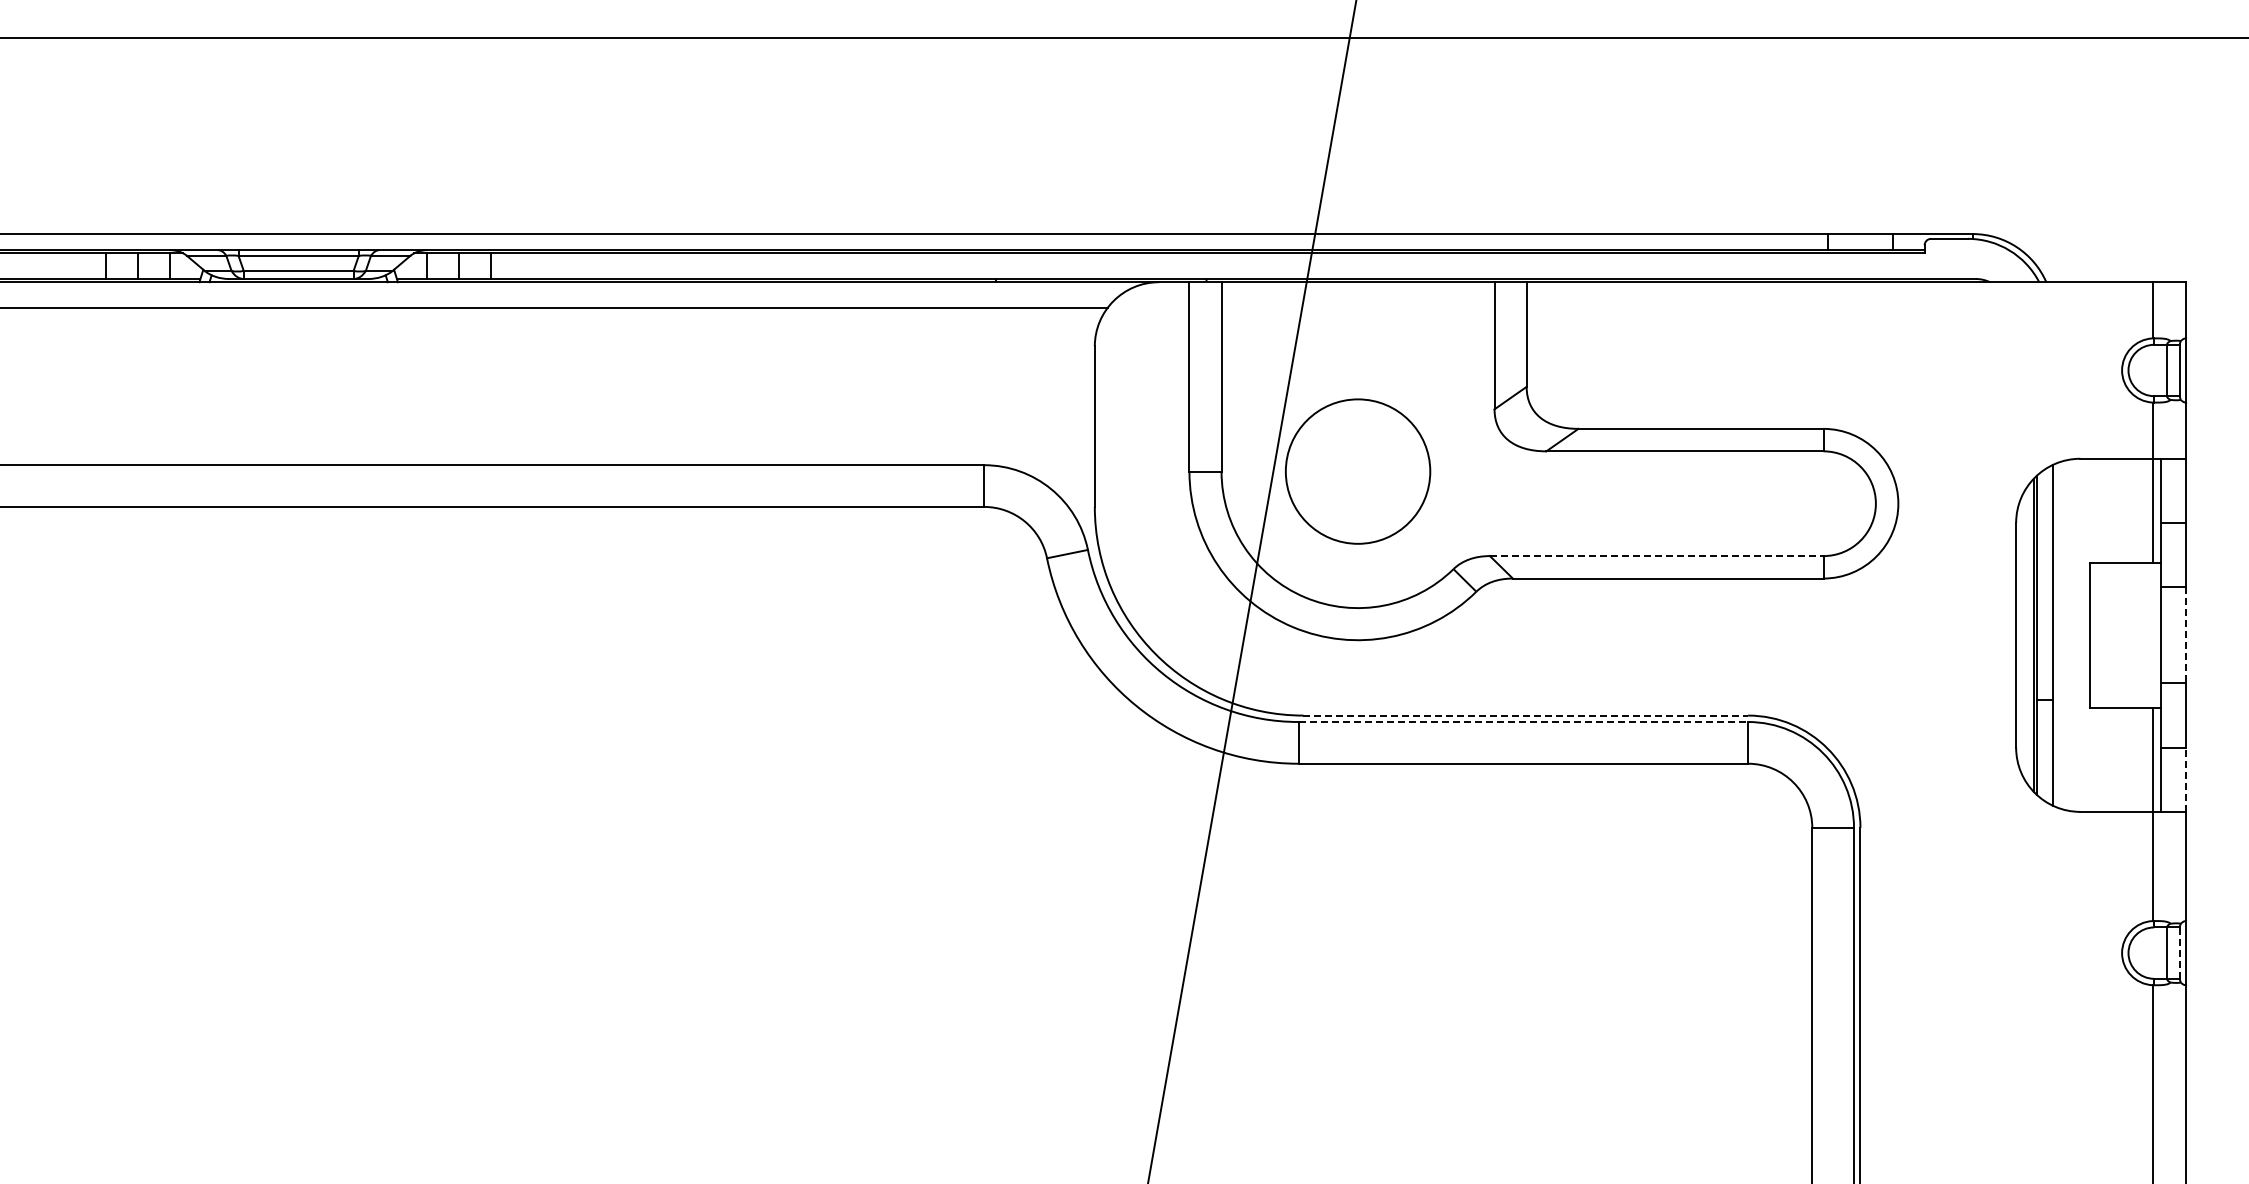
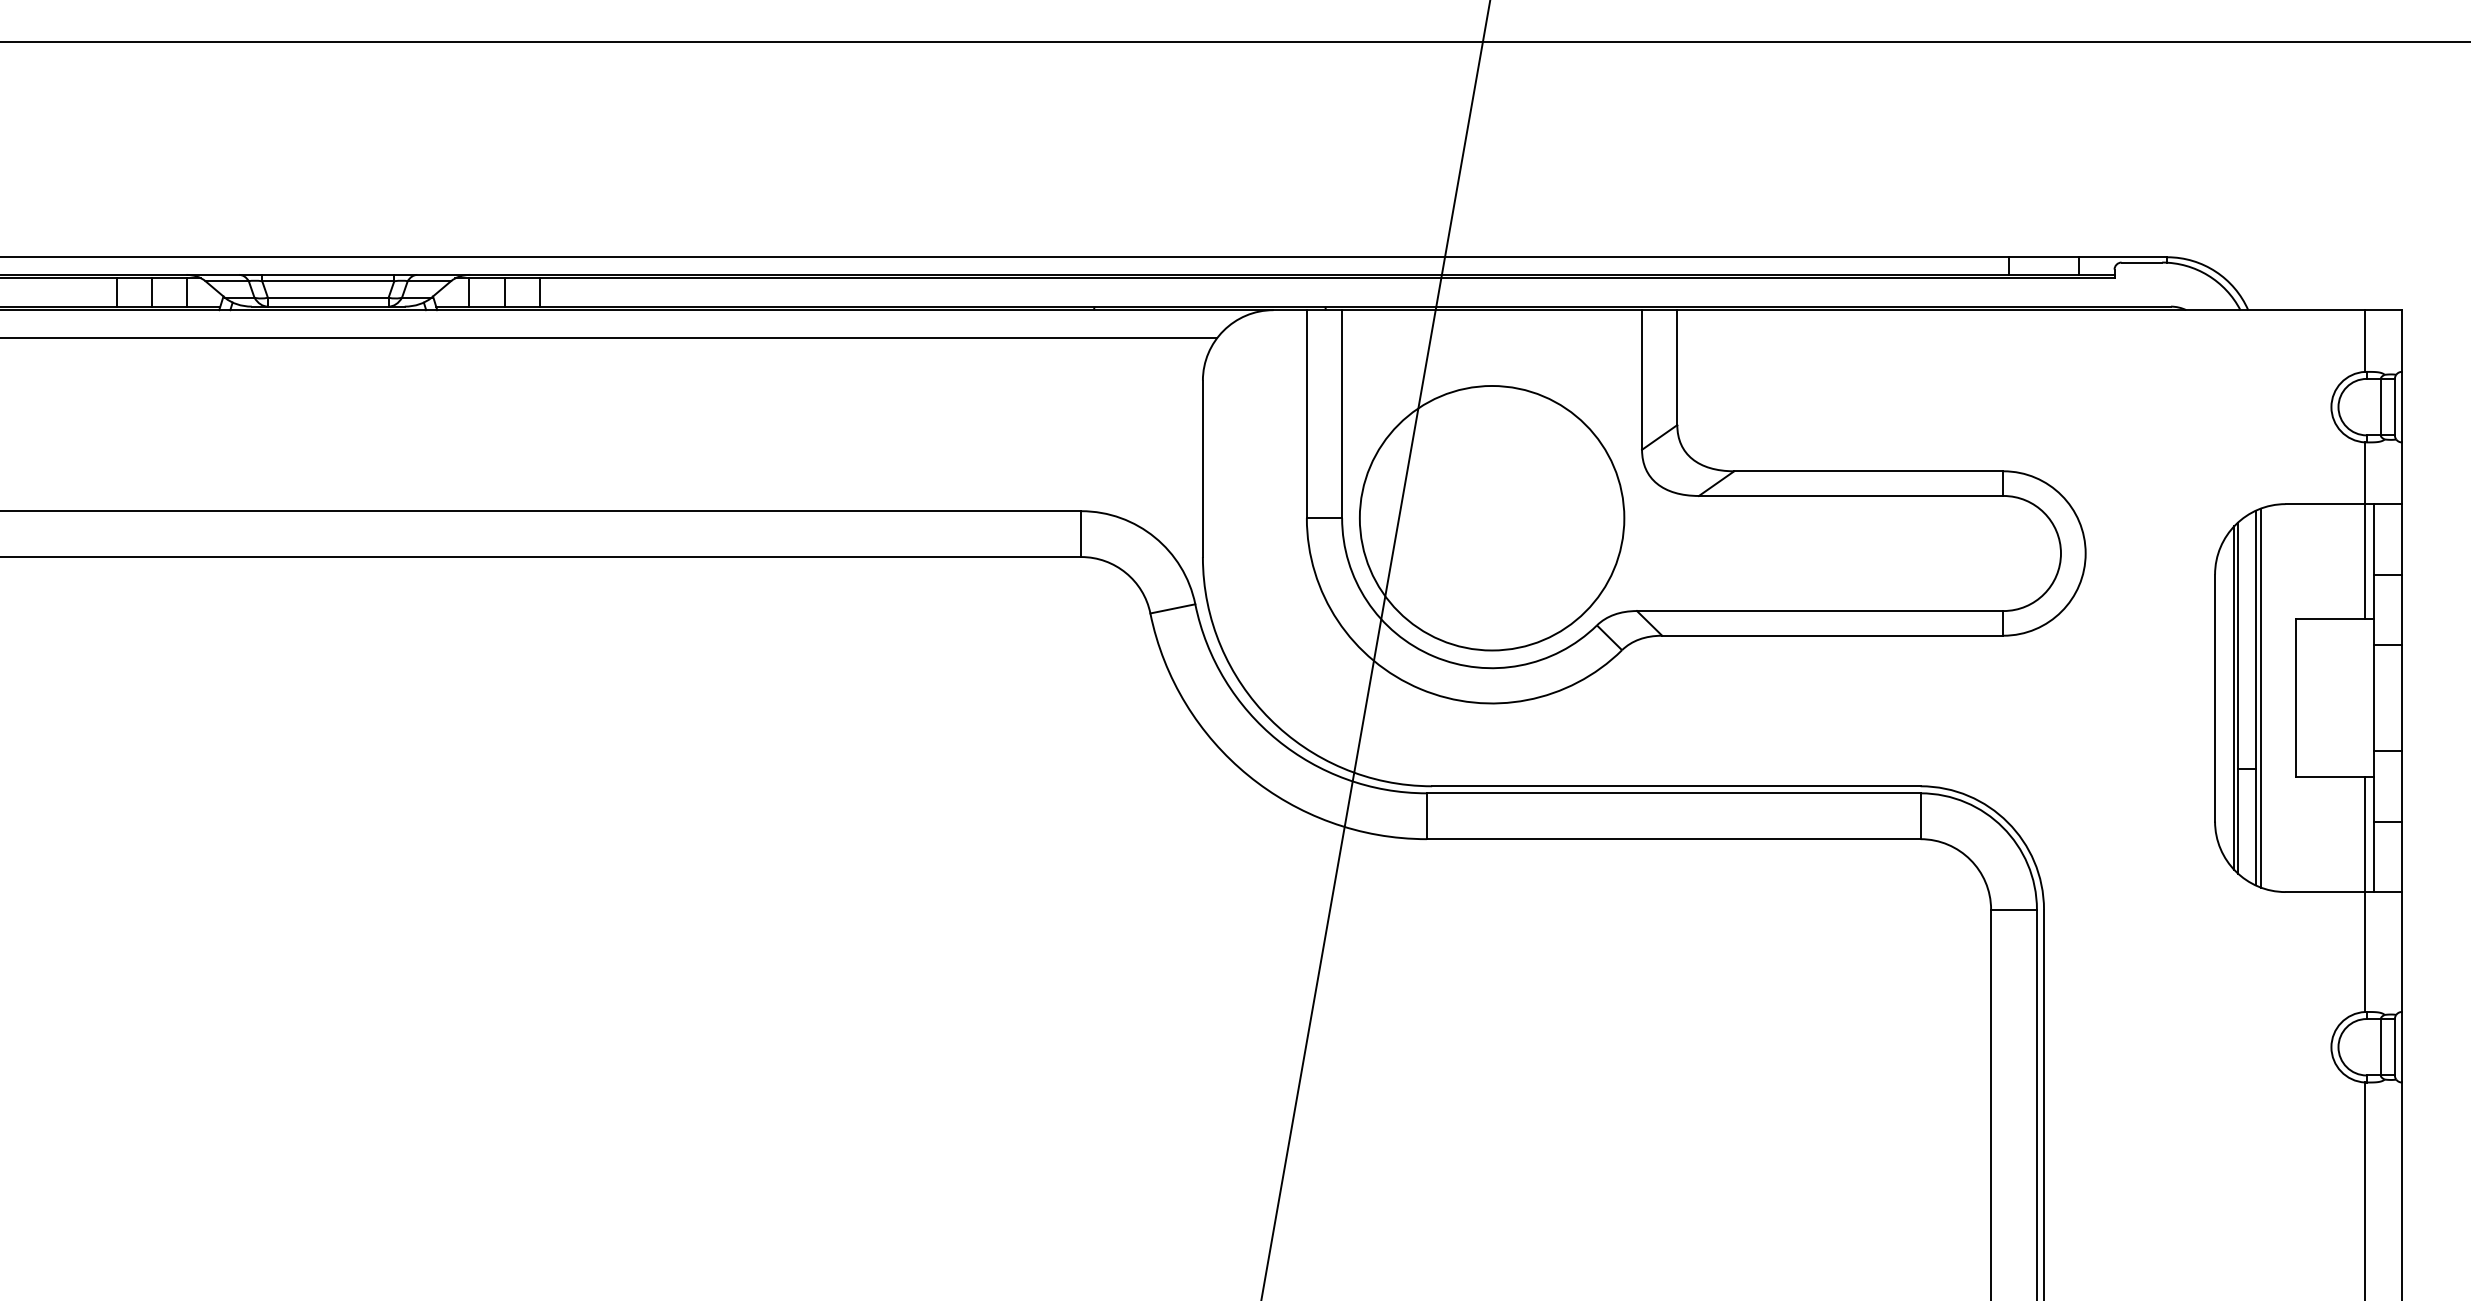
circle: (1357, 471) -> (1491, 518), size x1.67
line: (1656, 556) -> (1819, 611), dashed -> solid
line: (2057, 634) -> (2260, 697), added
line: (2186, 635) -> (2402, 698), dashed -> solid
line: (1526, 715) -> (1677, 786), dashed -> solid
line: (1523, 722) -> (1673, 793), dashed -> solid
line: (2186, 779) -> (2402, 856), dashed -> solid
line: (2179, 953) -> (2394, 1047), dashed -> solid

